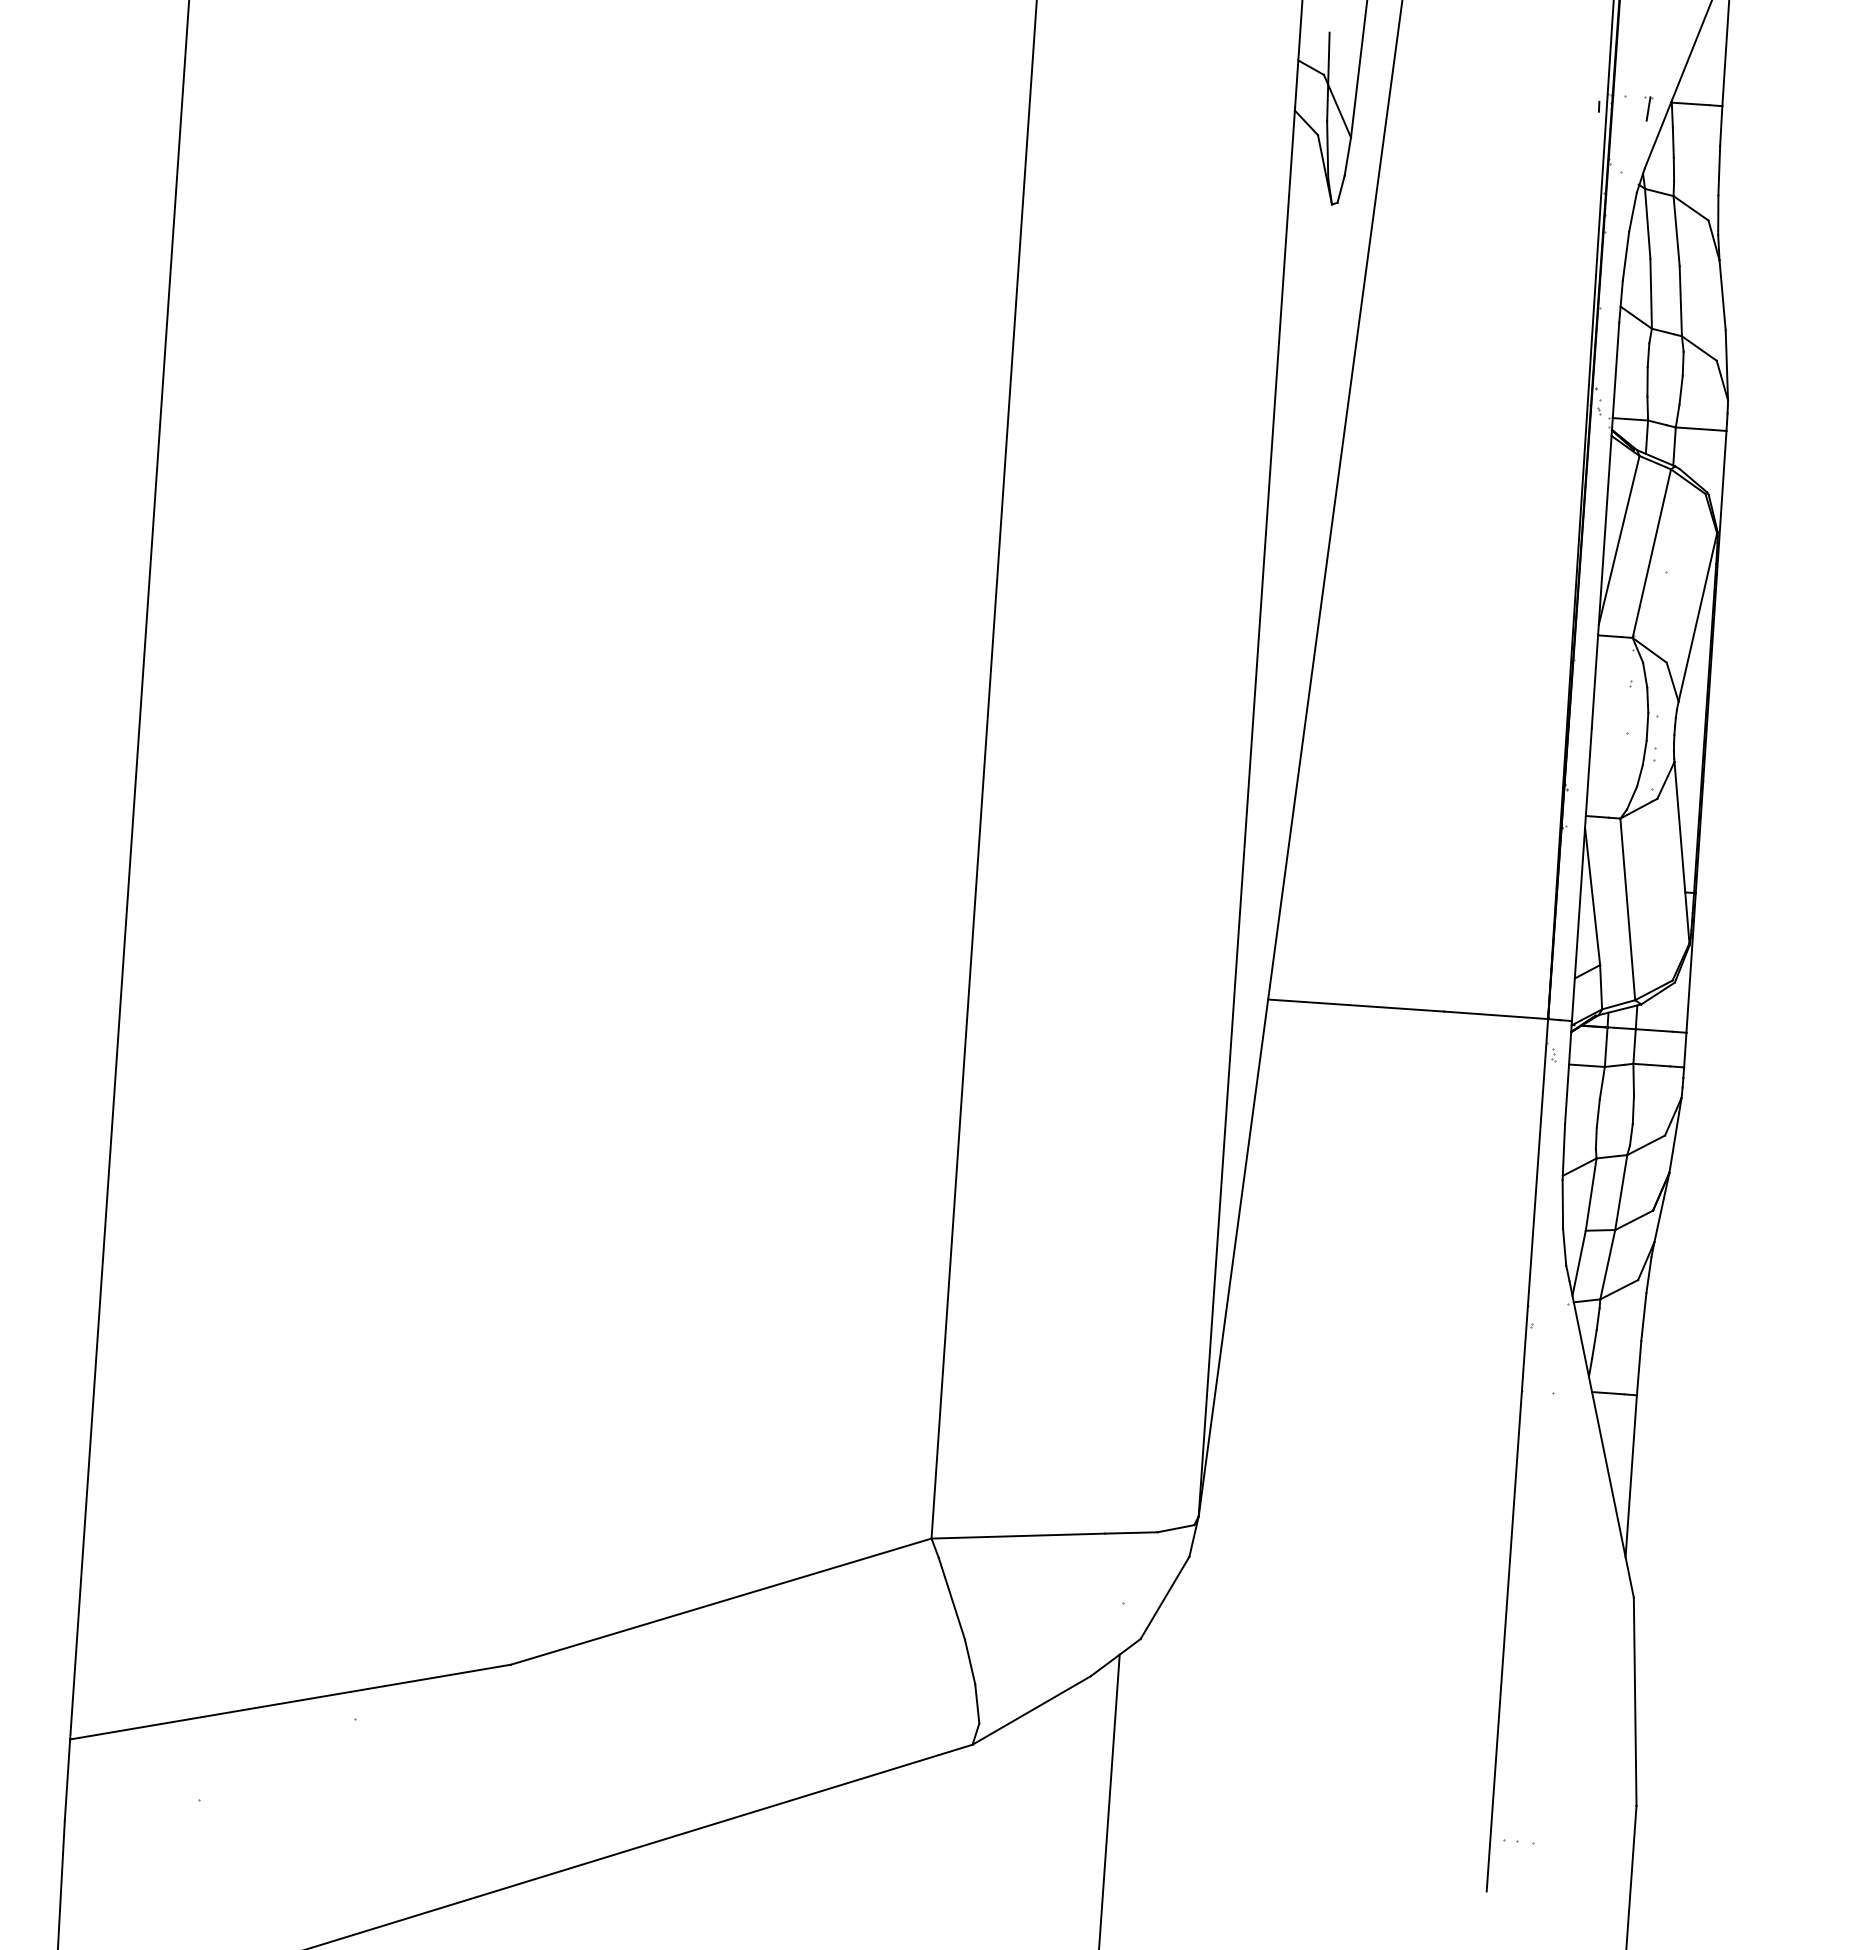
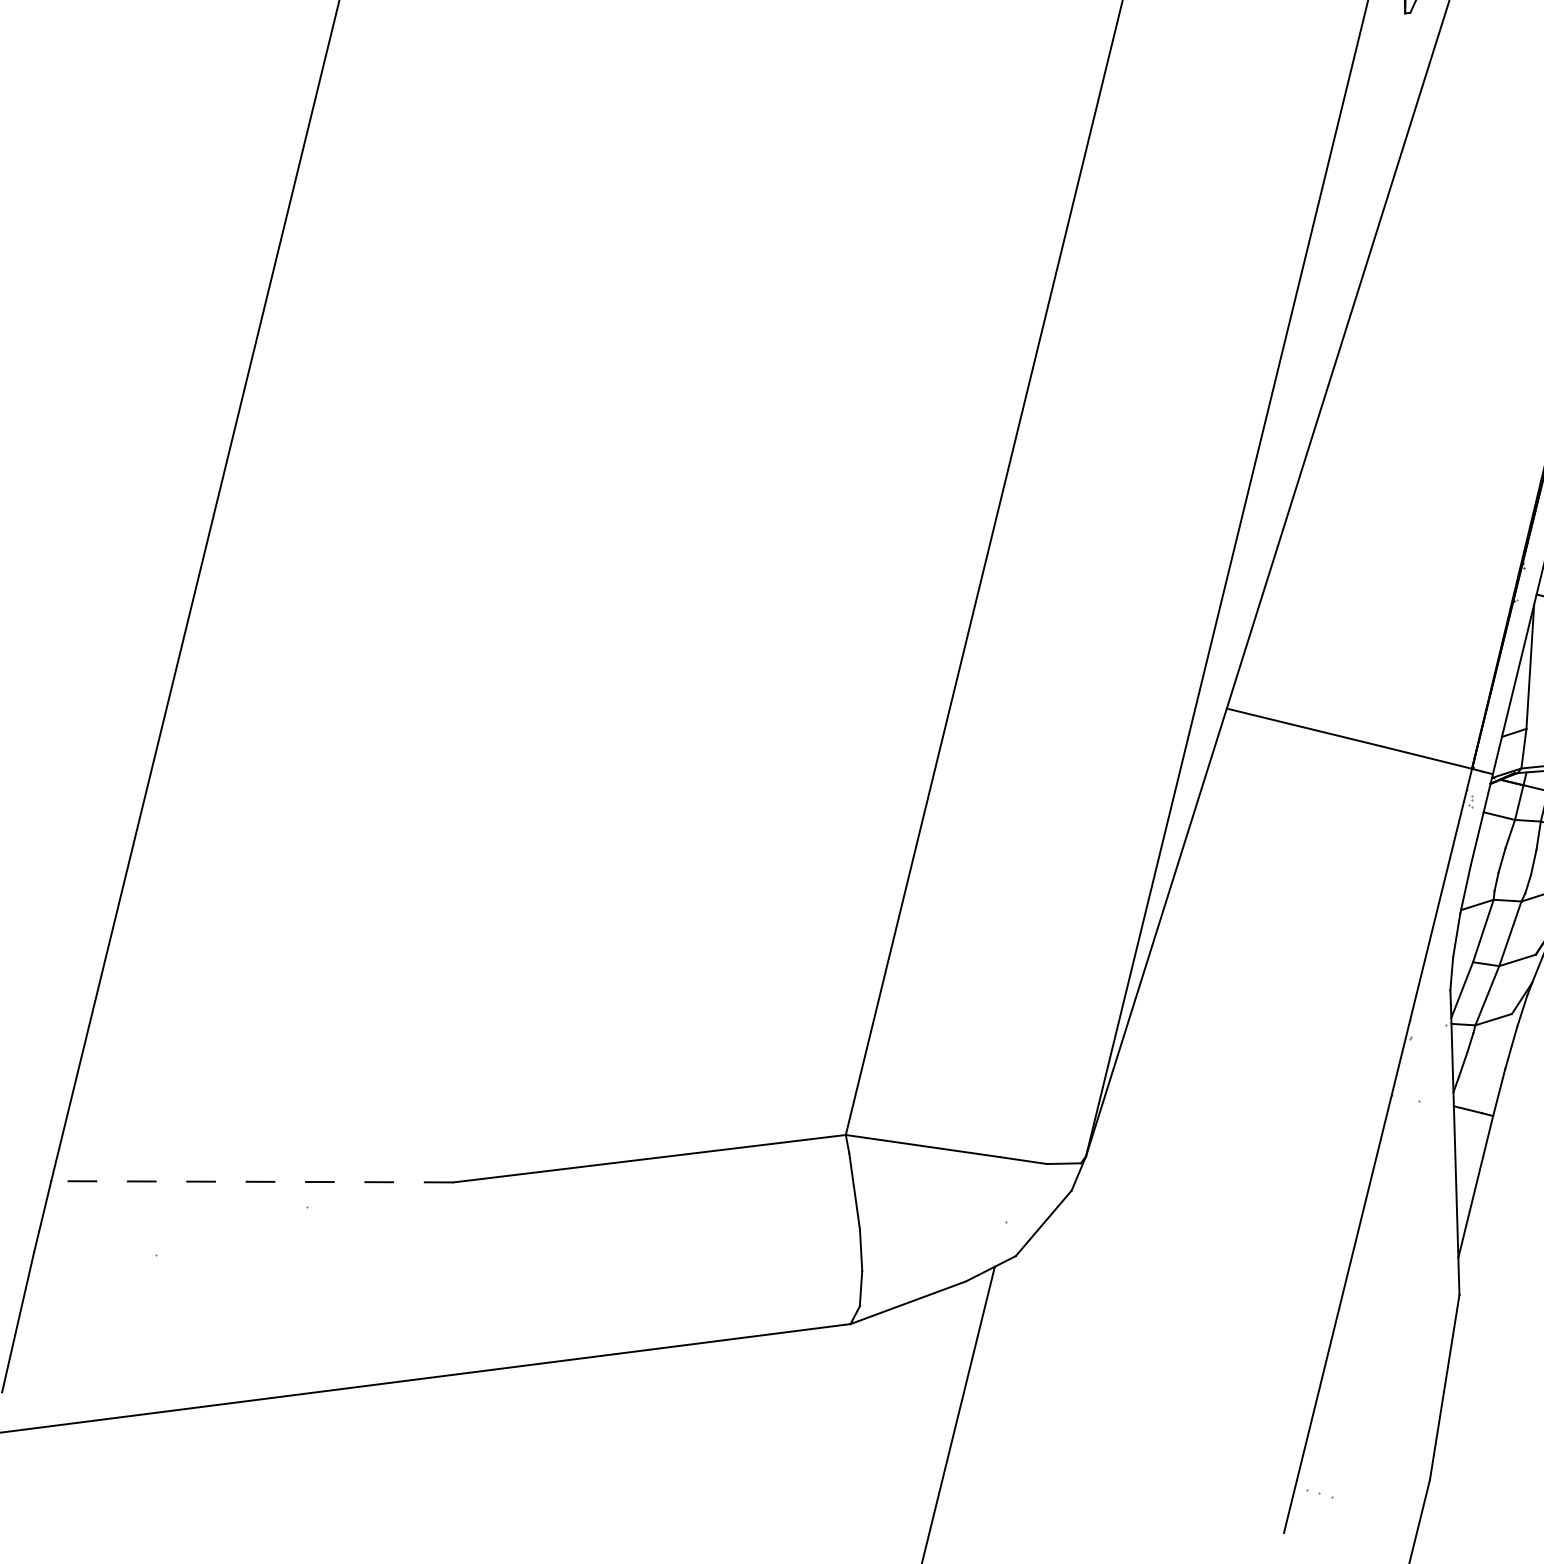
line: (290, 1702) -> (252, 1182), solid -> dashed

